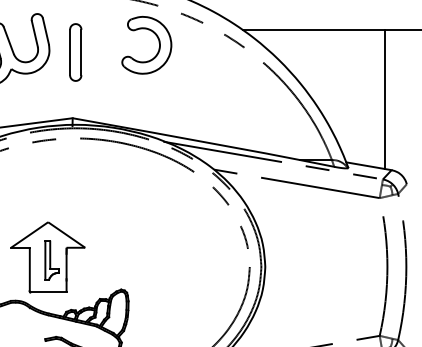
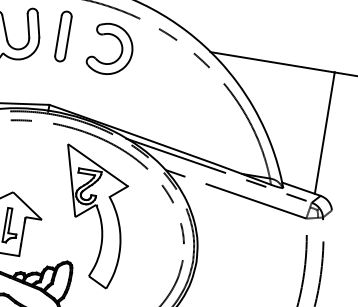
part: (158, 42) -> (121, 48), moved
part: (75, 52) -> (63, 36), moved
part: (133, 230) -> (86, 211), added

